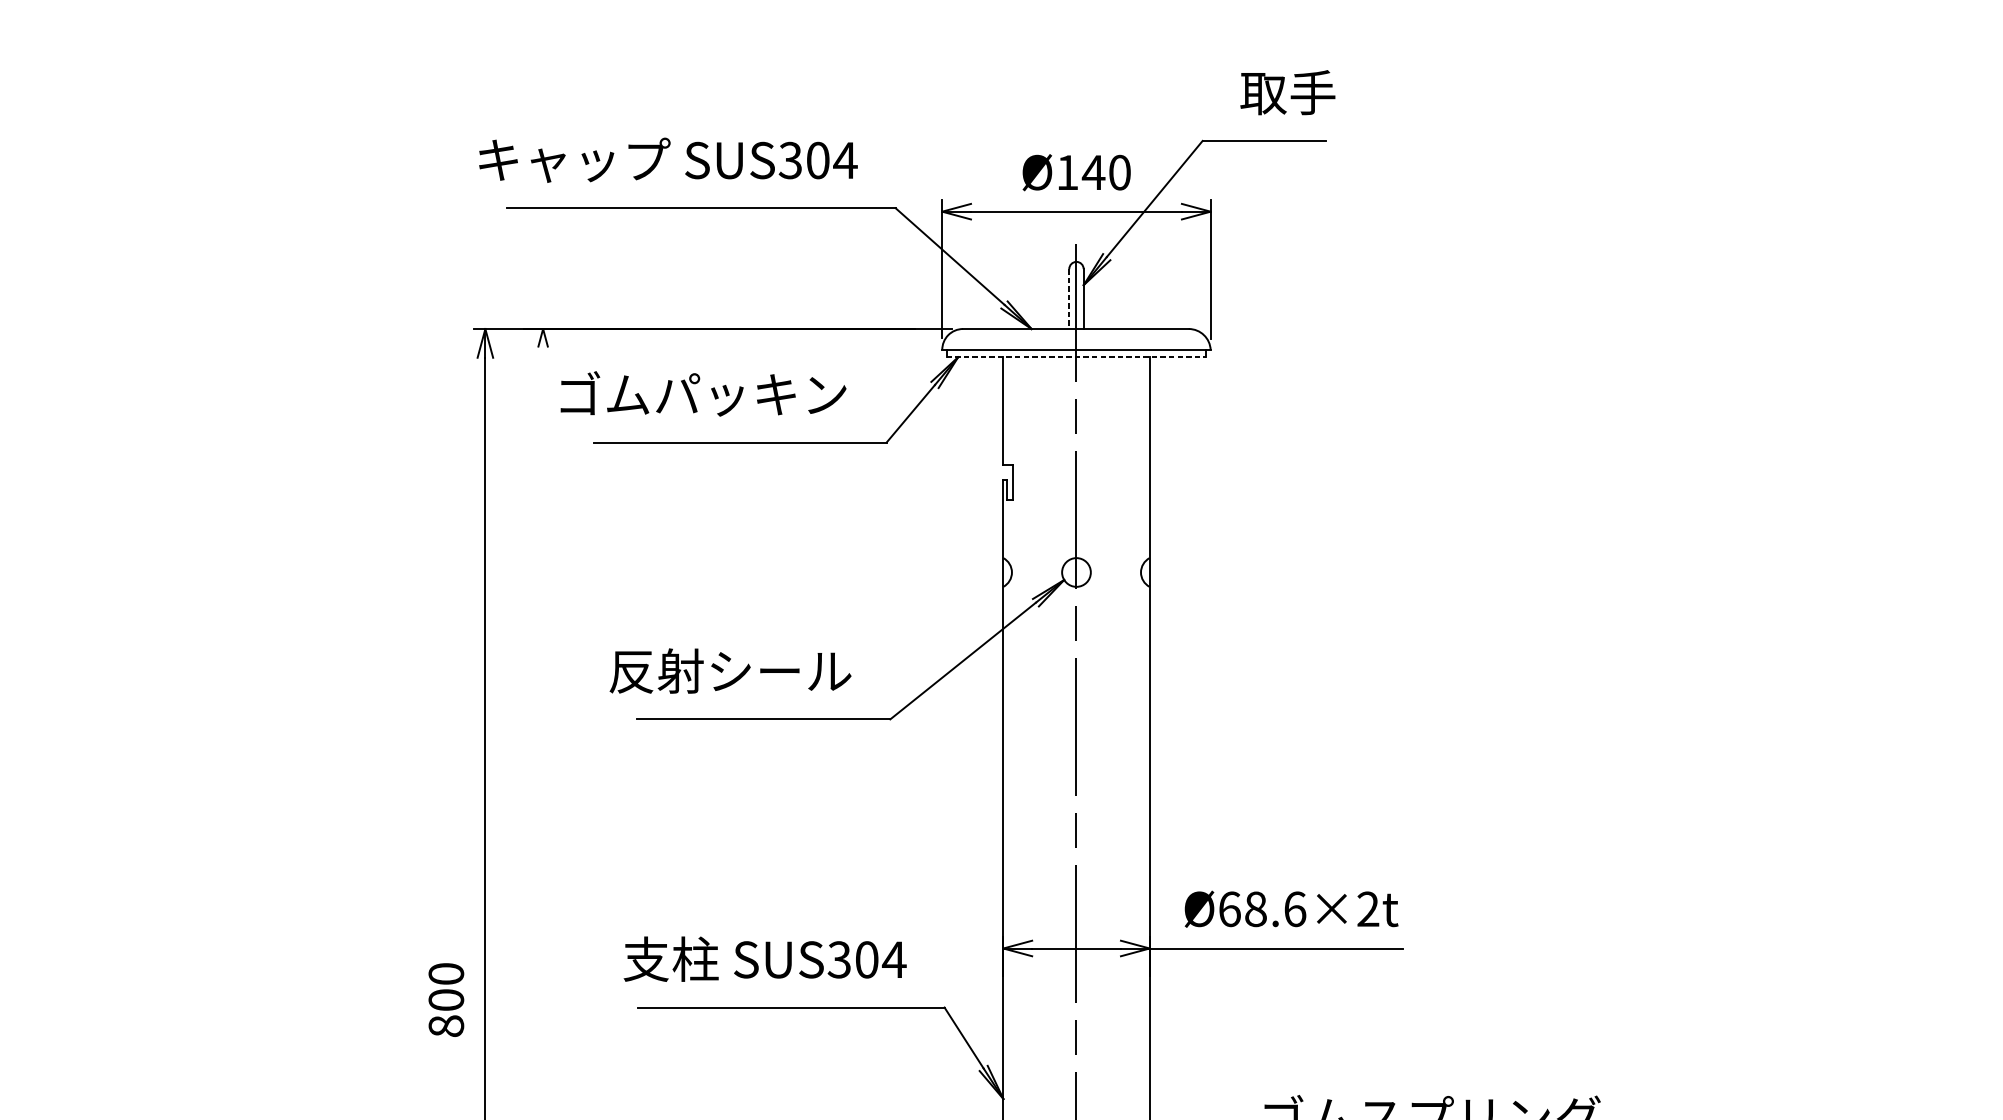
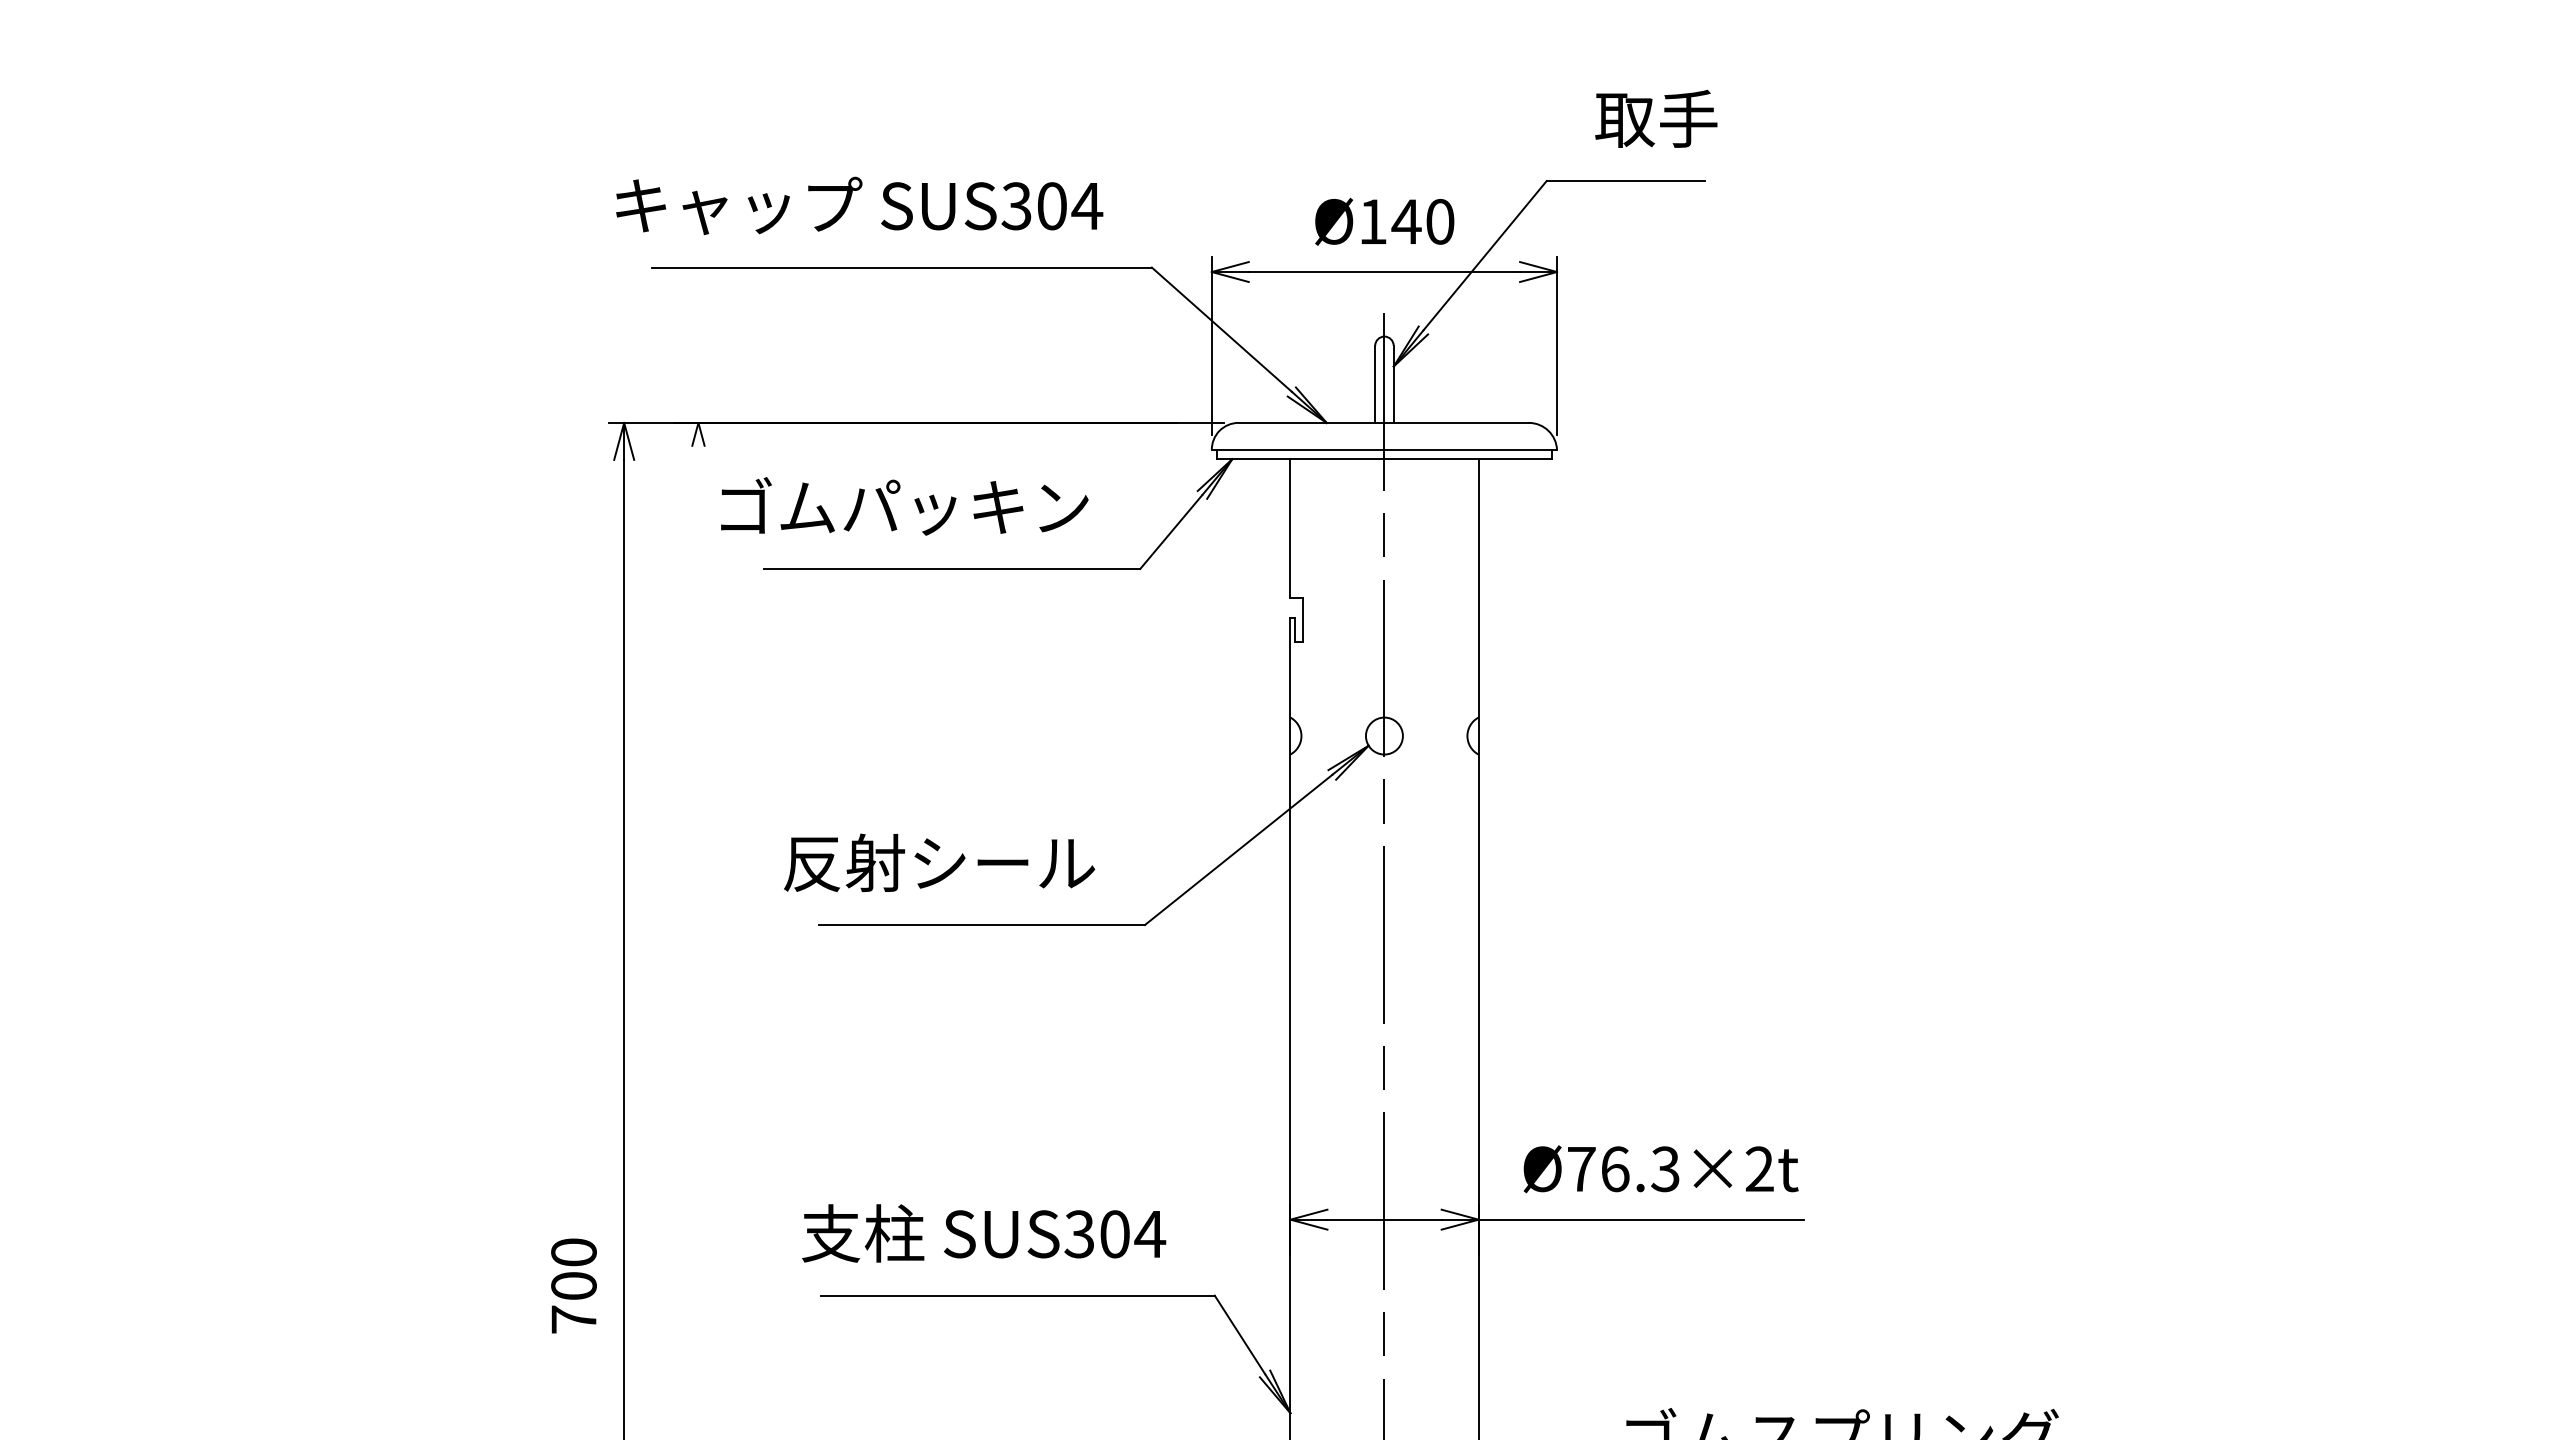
line: (1069, 299) -> (1375, 384), dashed -> solid
line: (1076, 357) -> (1384, 459), dashed -> solid
text: (1262, 909) -> (1623, 1169), Ø68.6×2t -> Ø76.3×2t
text: (445, 1026) -> (573, 1319), 800 -> 700

